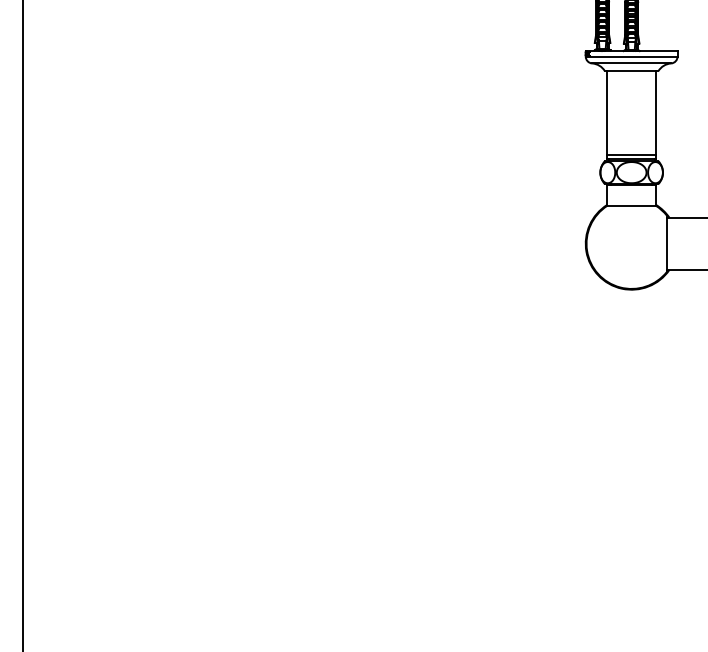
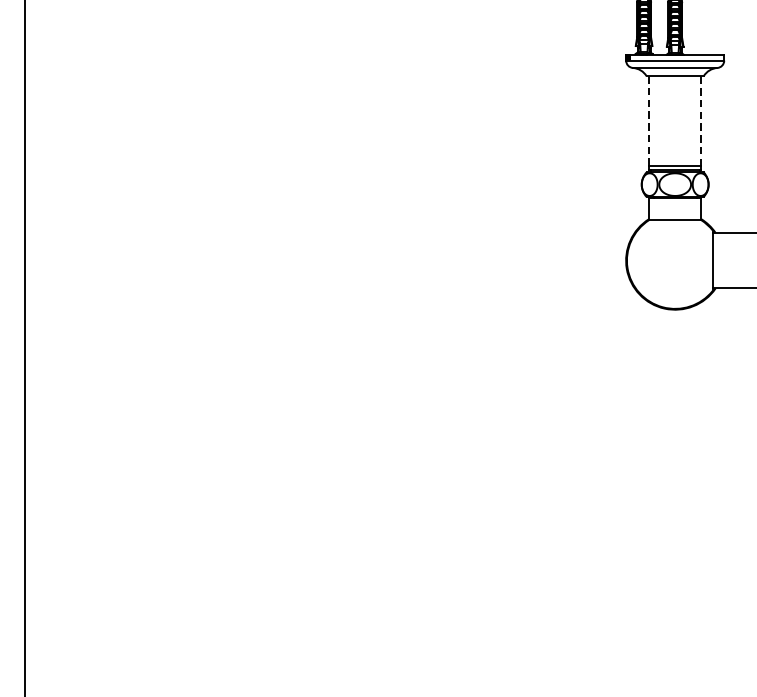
line: (656, 112) -> (701, 120), solid -> dashed
line: (607, 113) -> (649, 121), solid -> dashed

